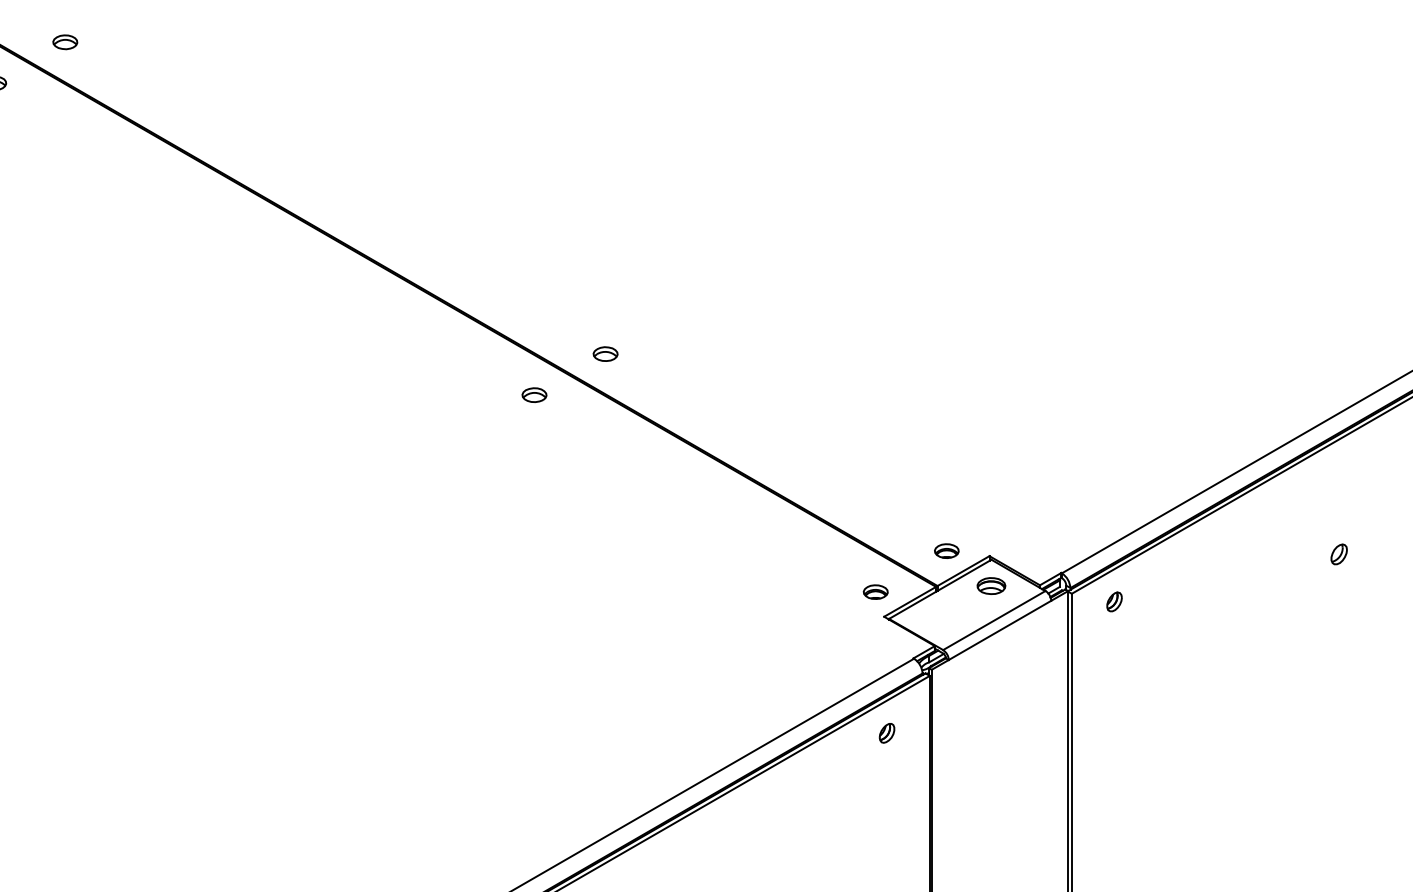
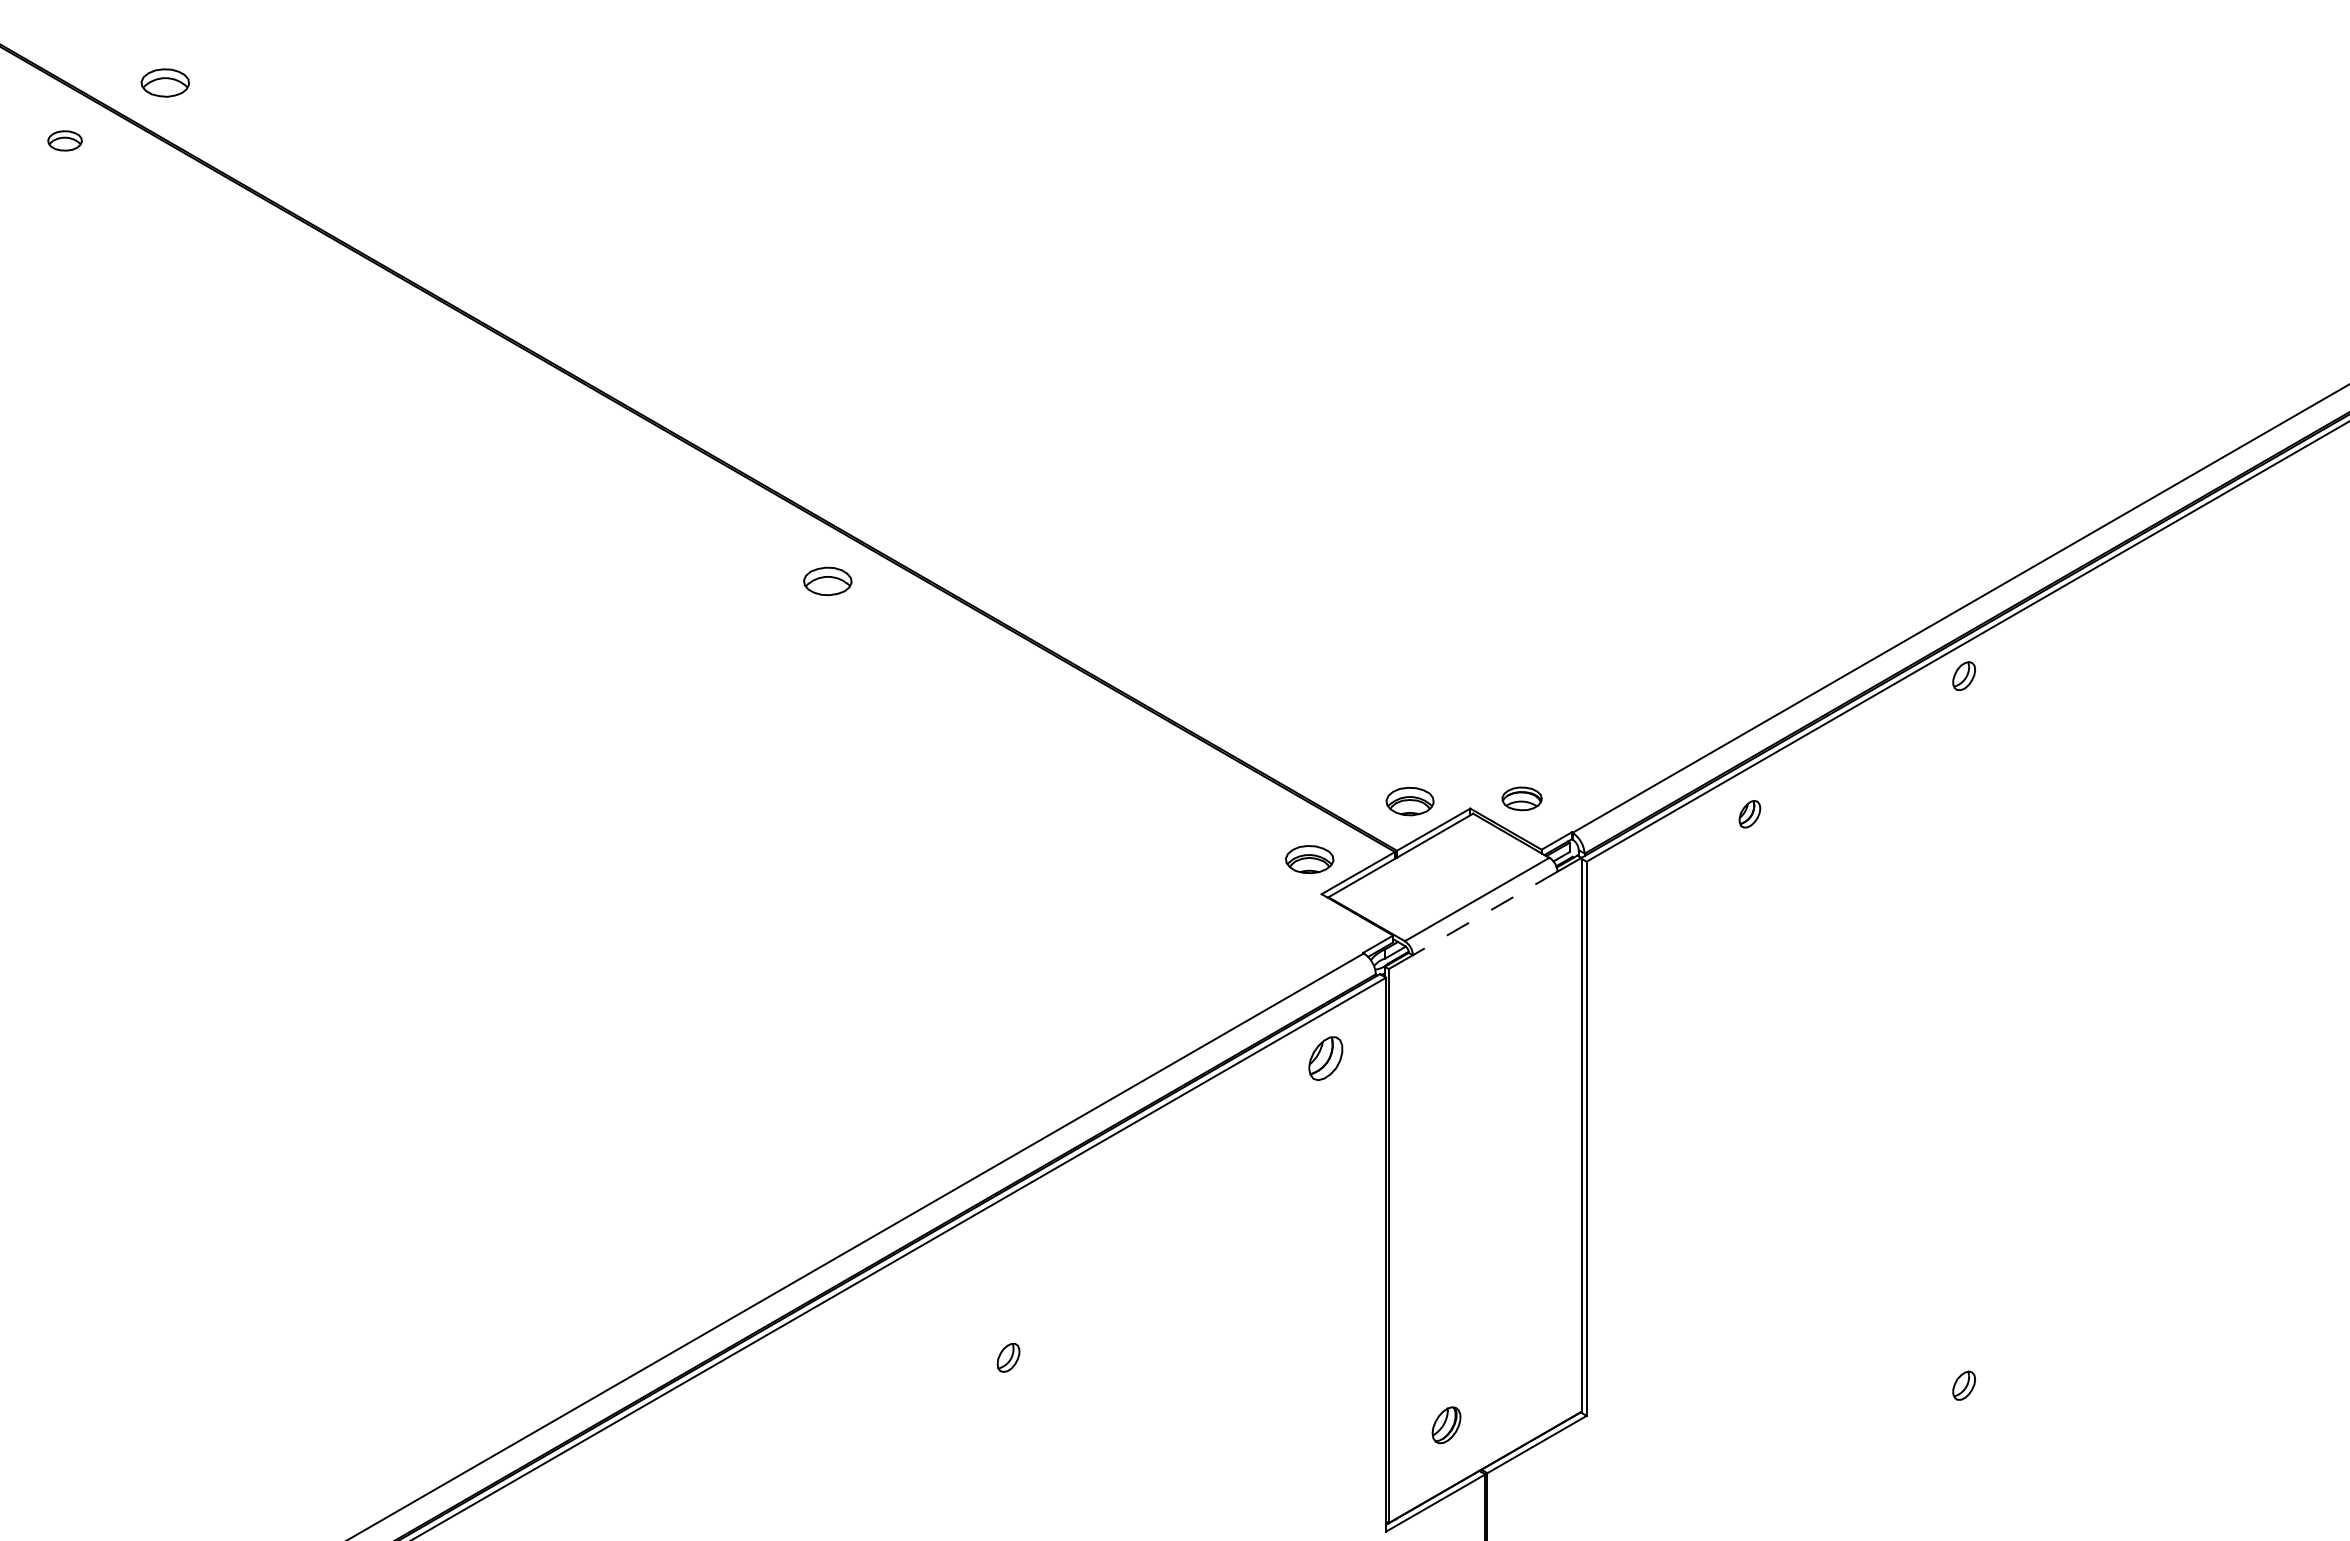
part: (65, 41) -> (165, 82), size x1.4
part: (605, 353) -> (928, 522), removed
part: (534, 394) -> (827, 580), size x1.4
part: (946, 551) -> (1409, 801), size x1.4
part: (1339, 553) -> (1964, 675), moved
part: (991, 585) -> (1521, 798), moved
part: (875, 591) -> (1309, 858), size x1.4
part: (1114, 602) -> (1749, 814), moved
line: (1000, 630) -> (1485, 913), solid -> dashed
part: (886, 733) -> (1325, 1058), size x1.6

